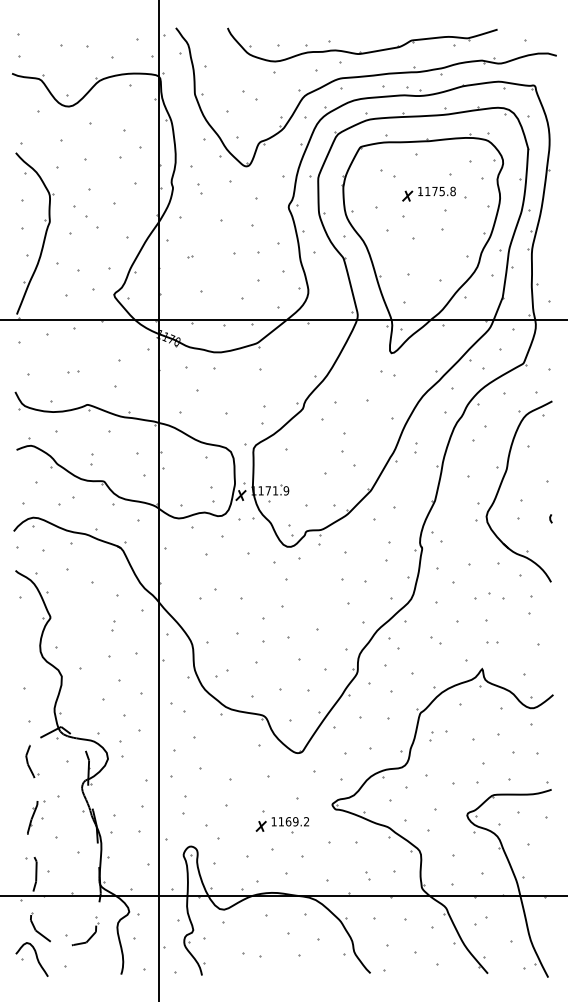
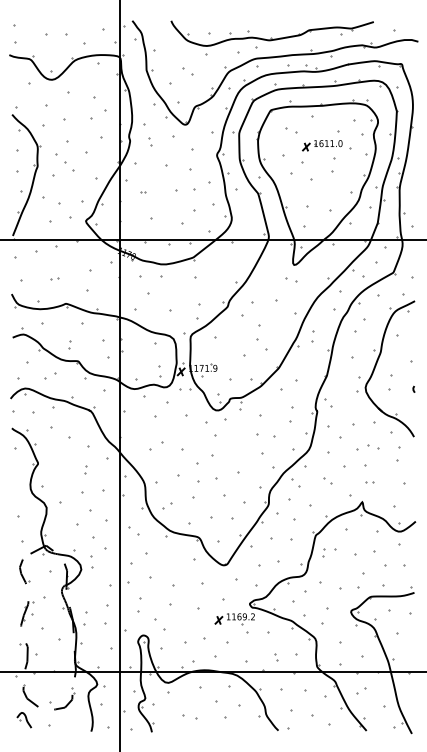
text: (440, 191) -> (331, 143), 1175.8 -> 1611.0
part: (415, 447) -> (312, 335), size x1.6
part: (281, 825) -> (234, 619), moved
part: (31, 959) -> (23, 720), size x0.6

